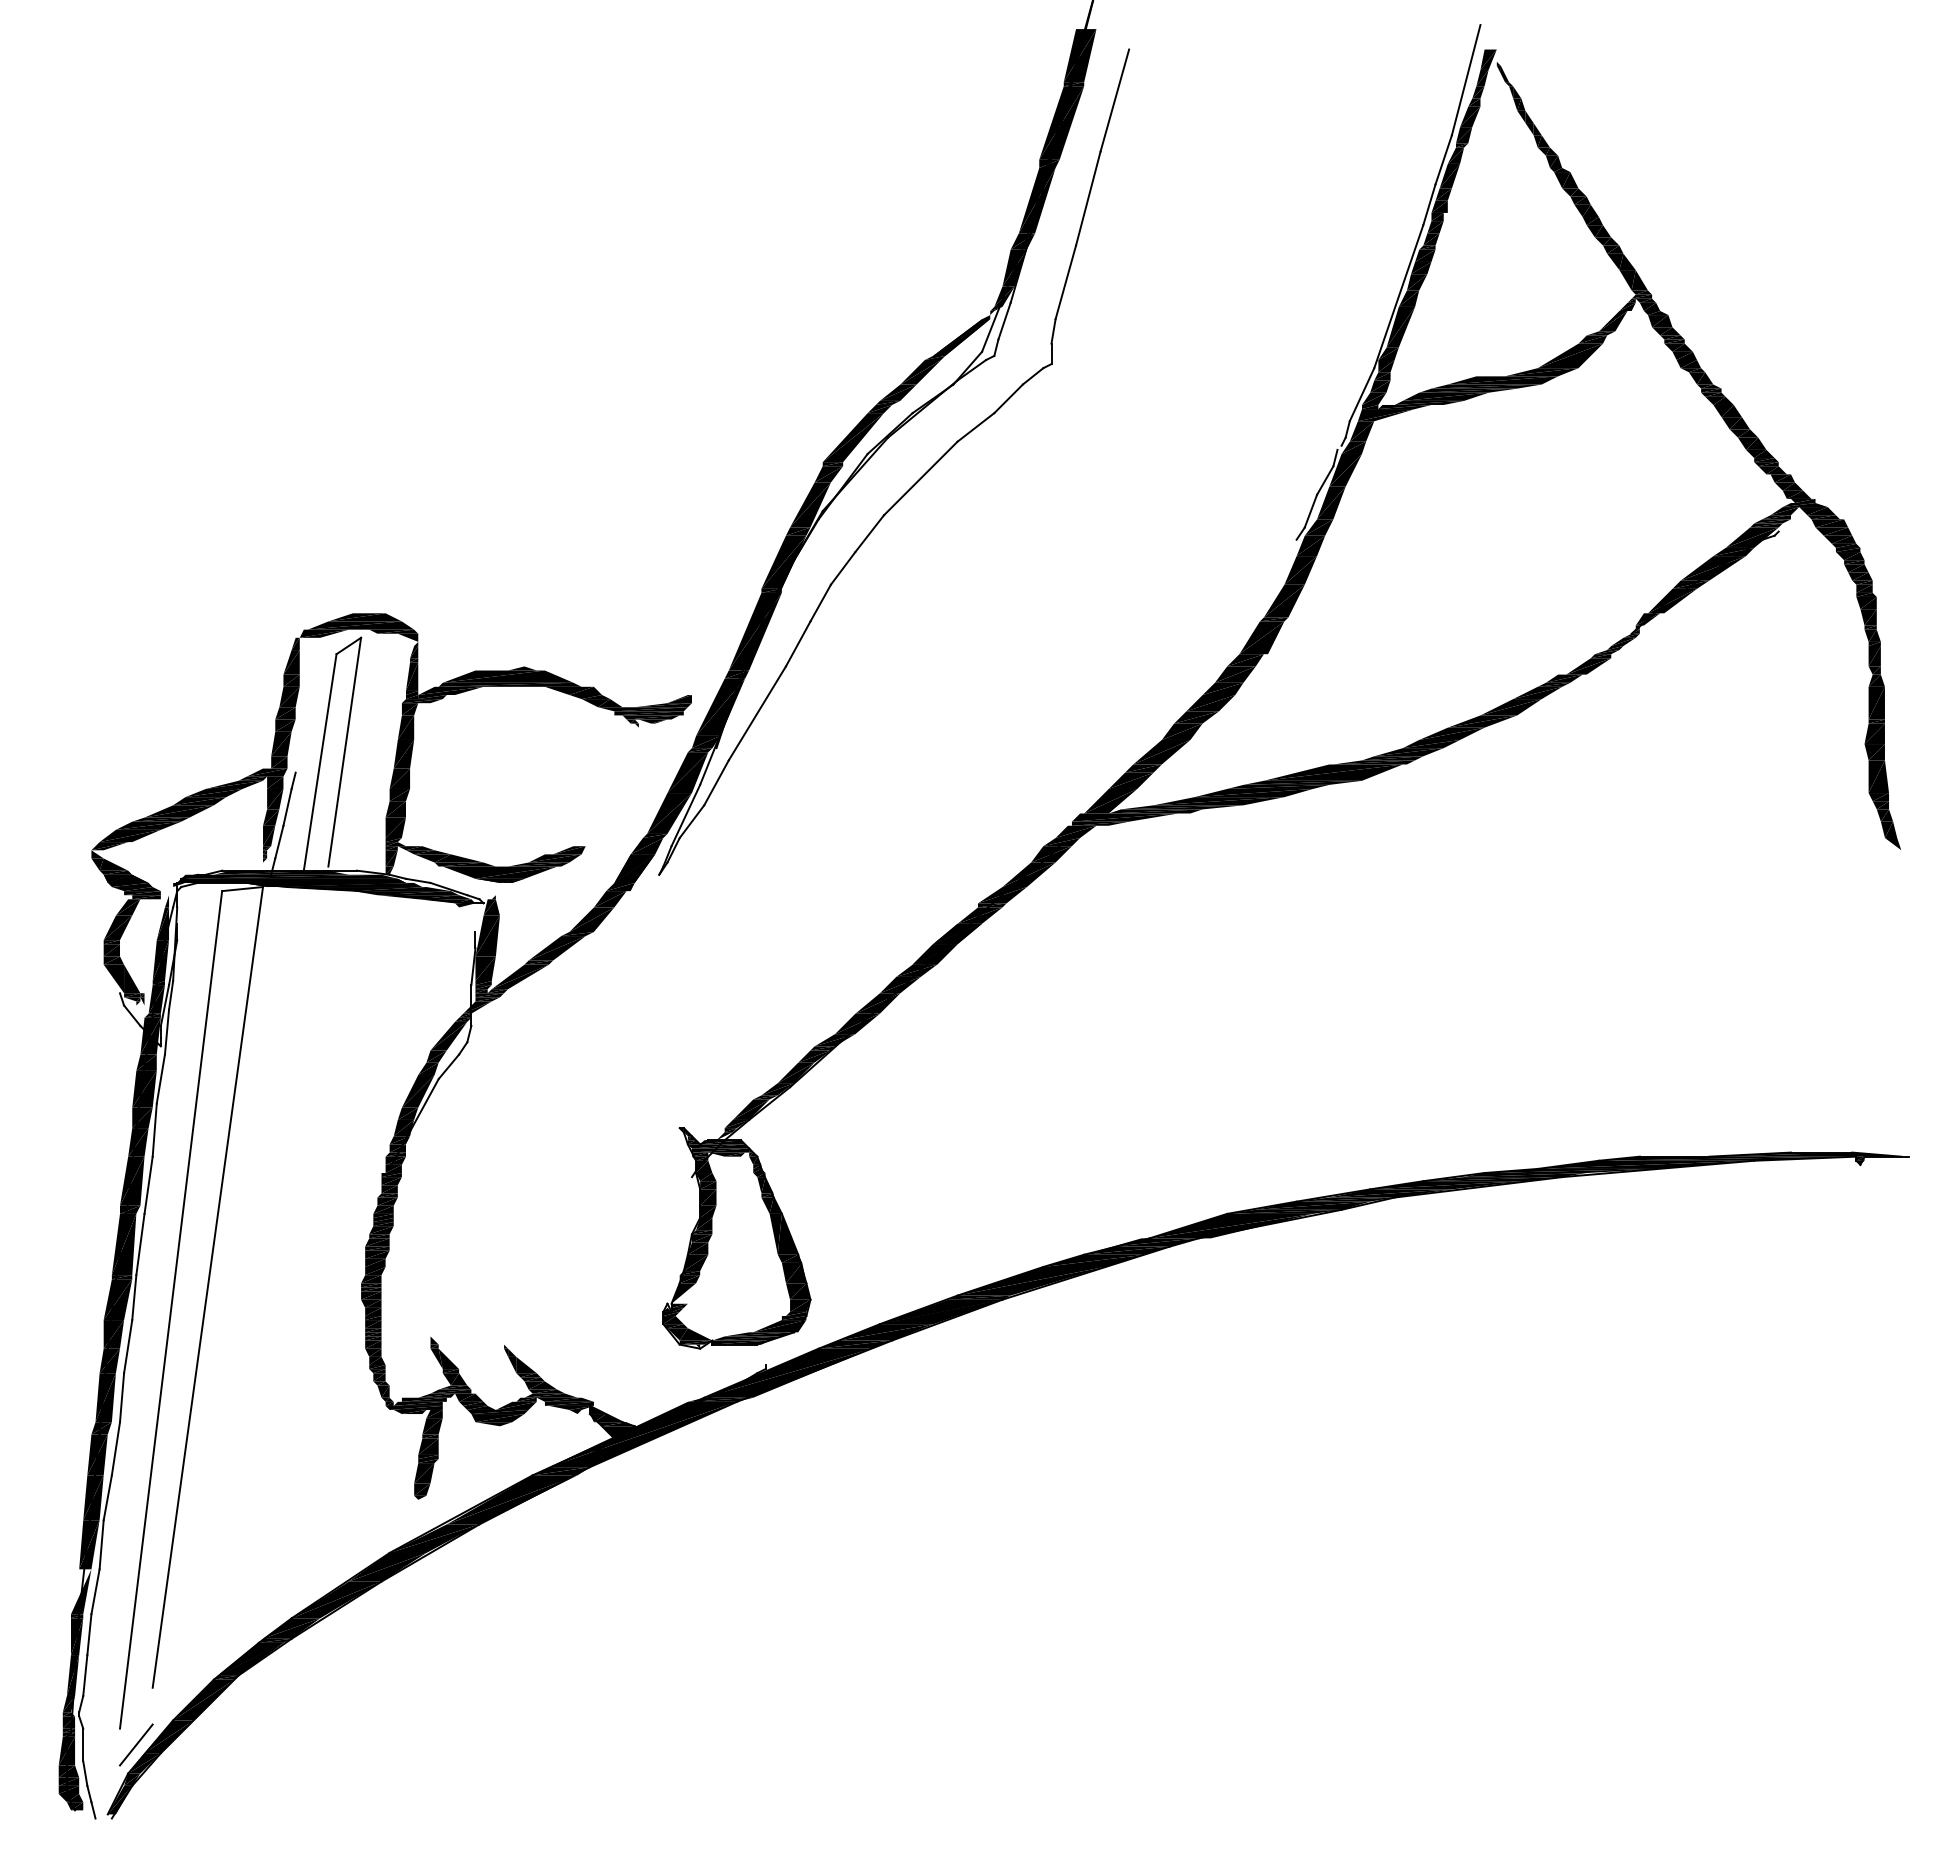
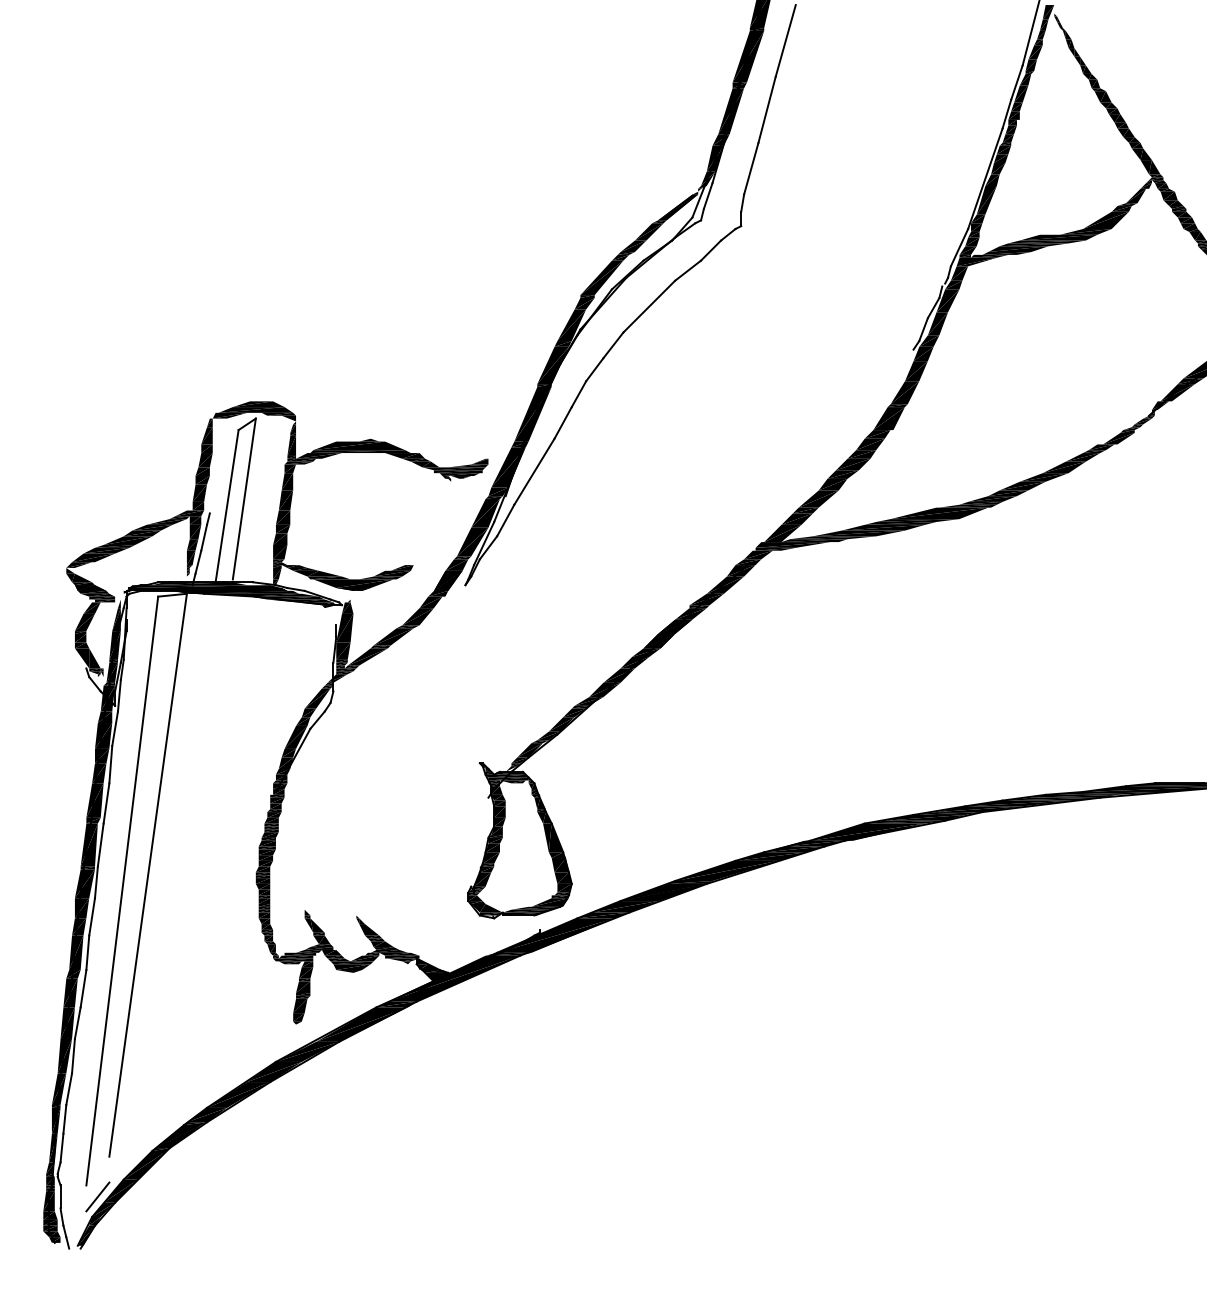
fill: (683, 1293) -> (482, 879), added
fill: (81, 1591) -> (59, 1089), added

